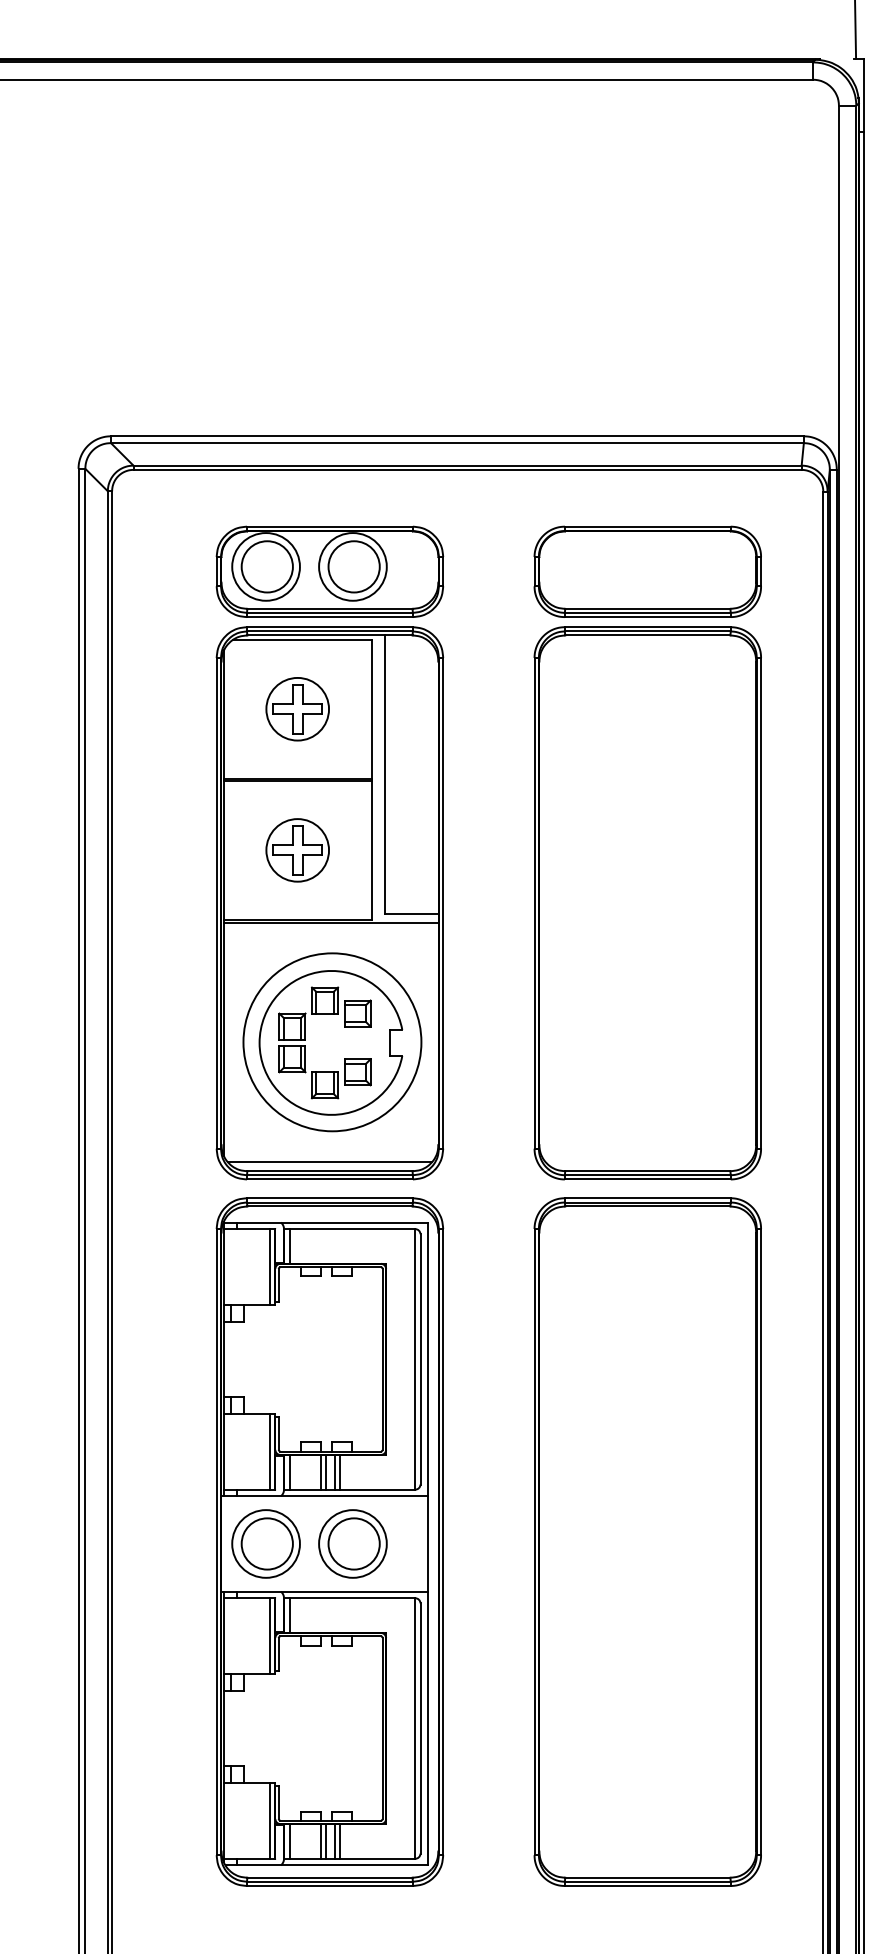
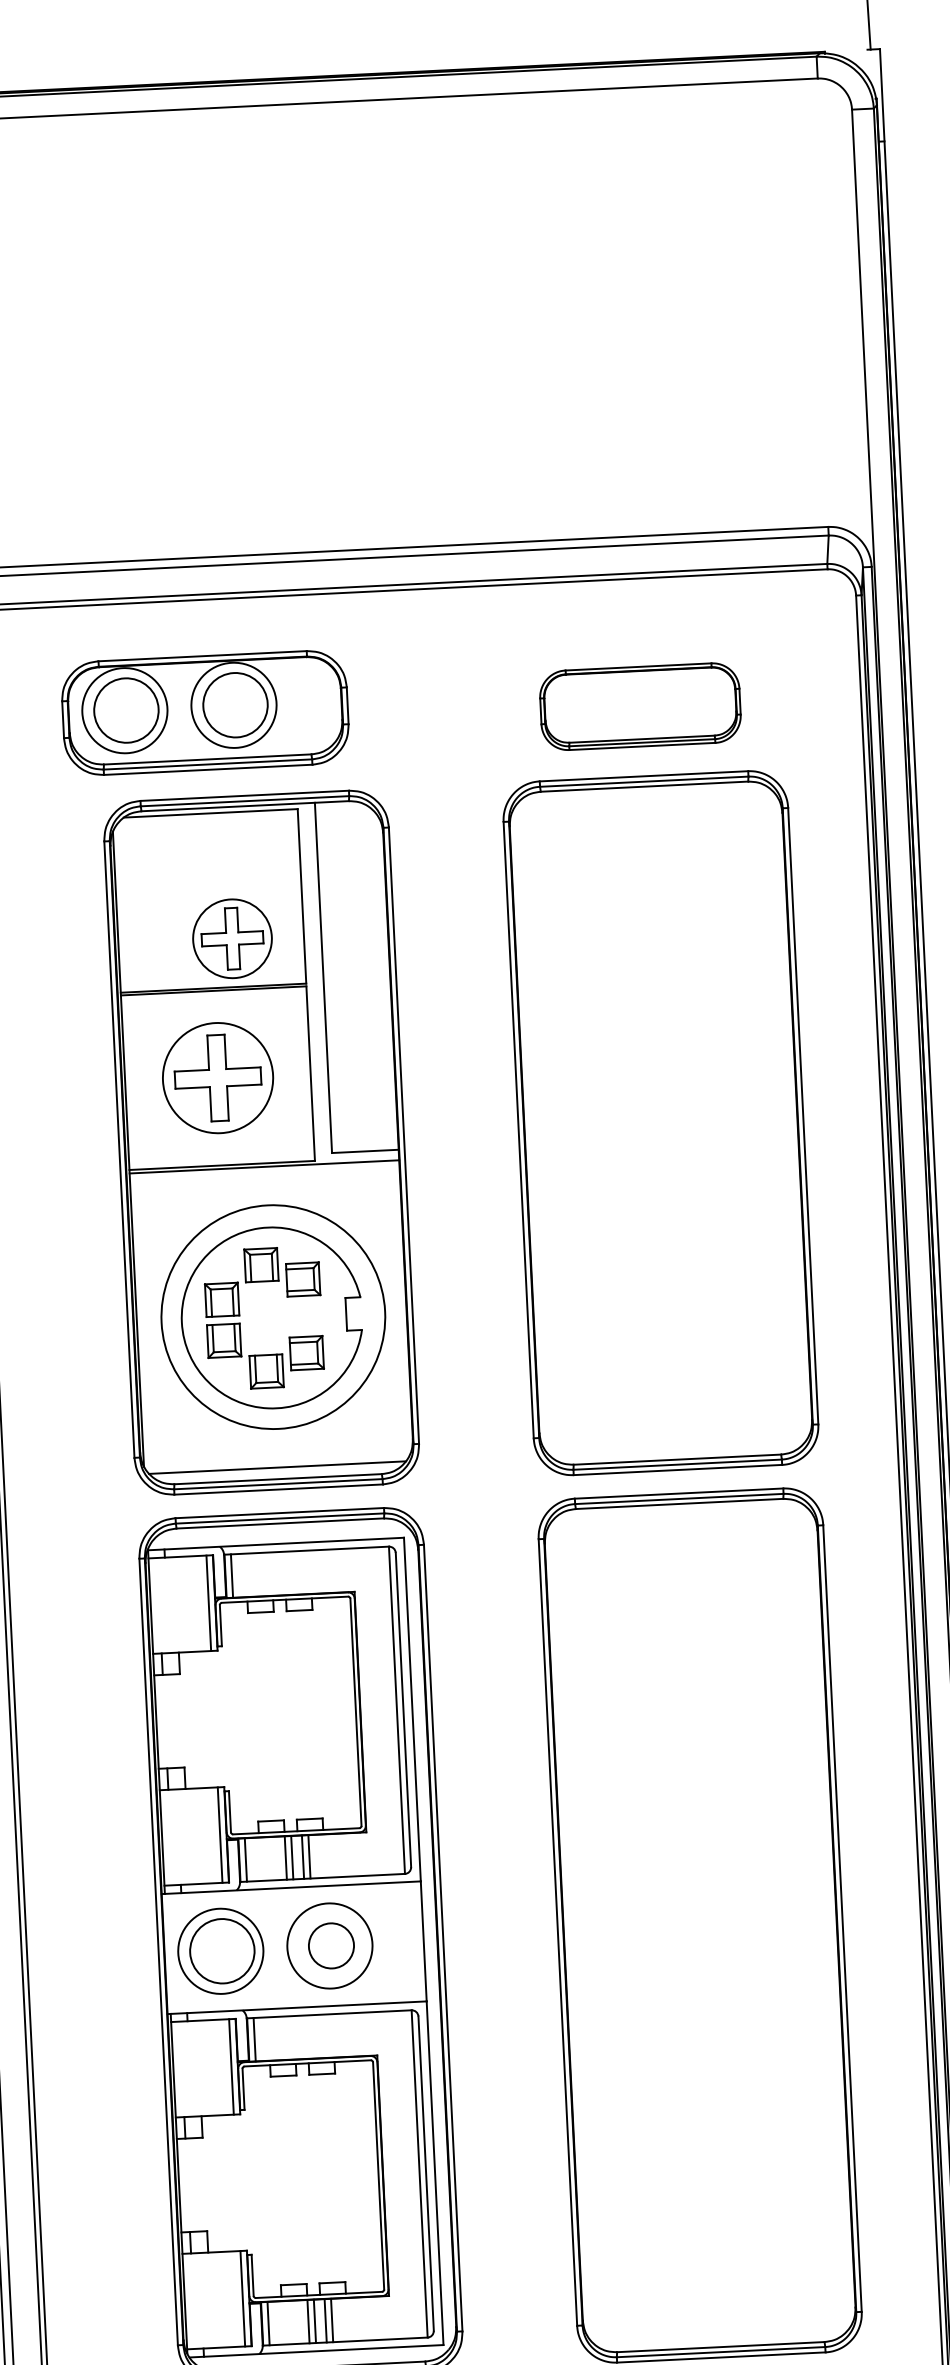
part: (329, 571) -> (204, 712), moved
part: (647, 571) -> (640, 706), size x0.7
part: (297, 709) -> (232, 939), moved
part: (297, 850) -> (217, 1078), size x1.4
circle: (353, 1543) -> (330, 1945), size x0.7

